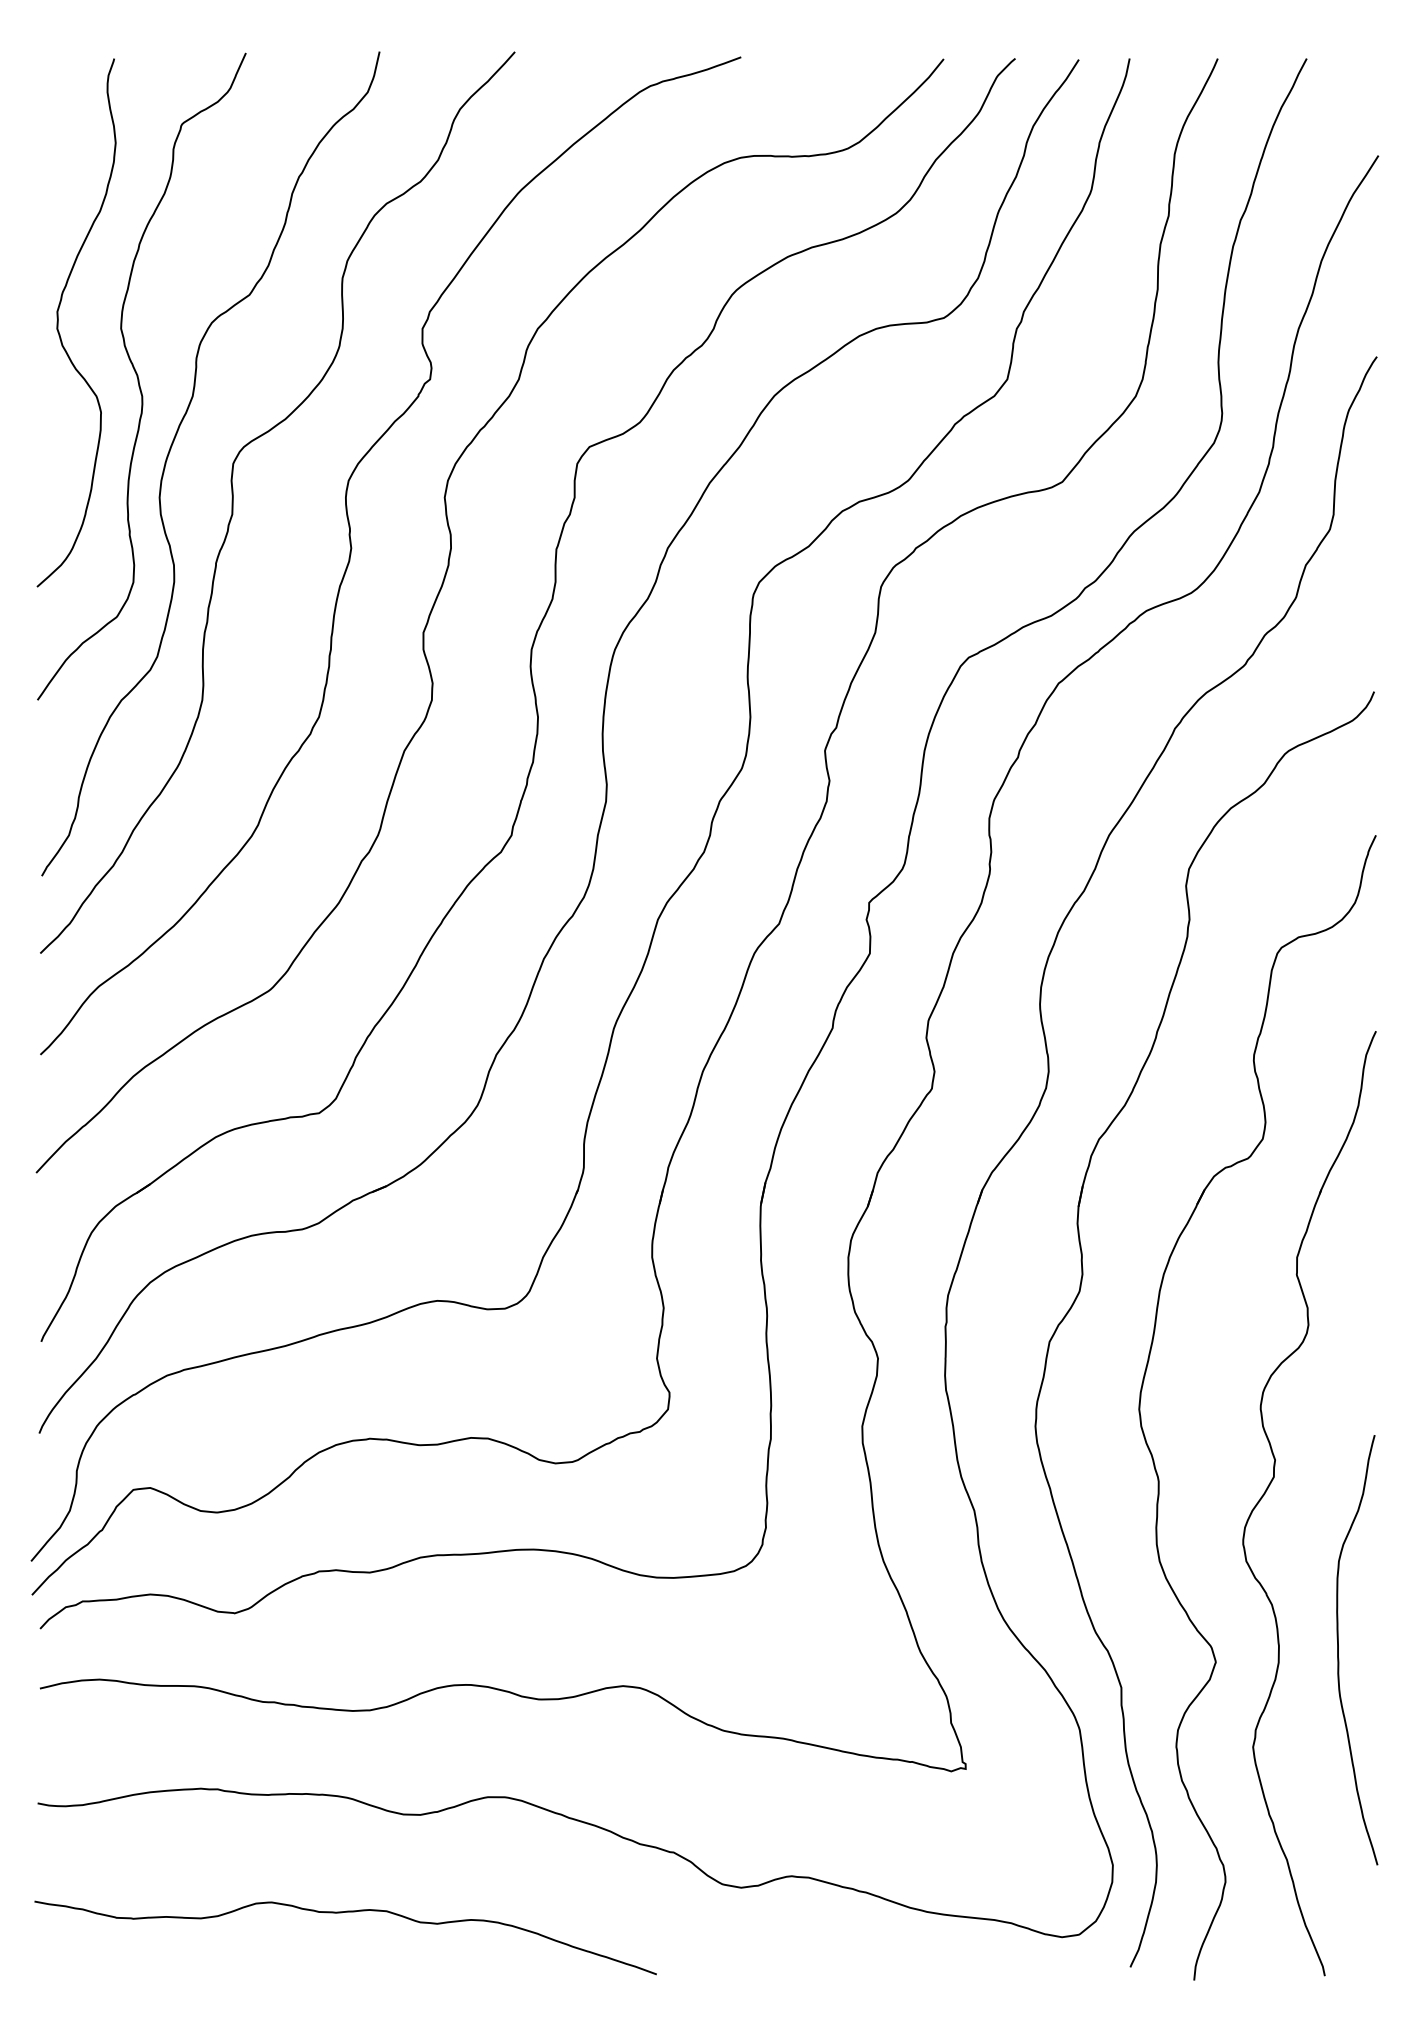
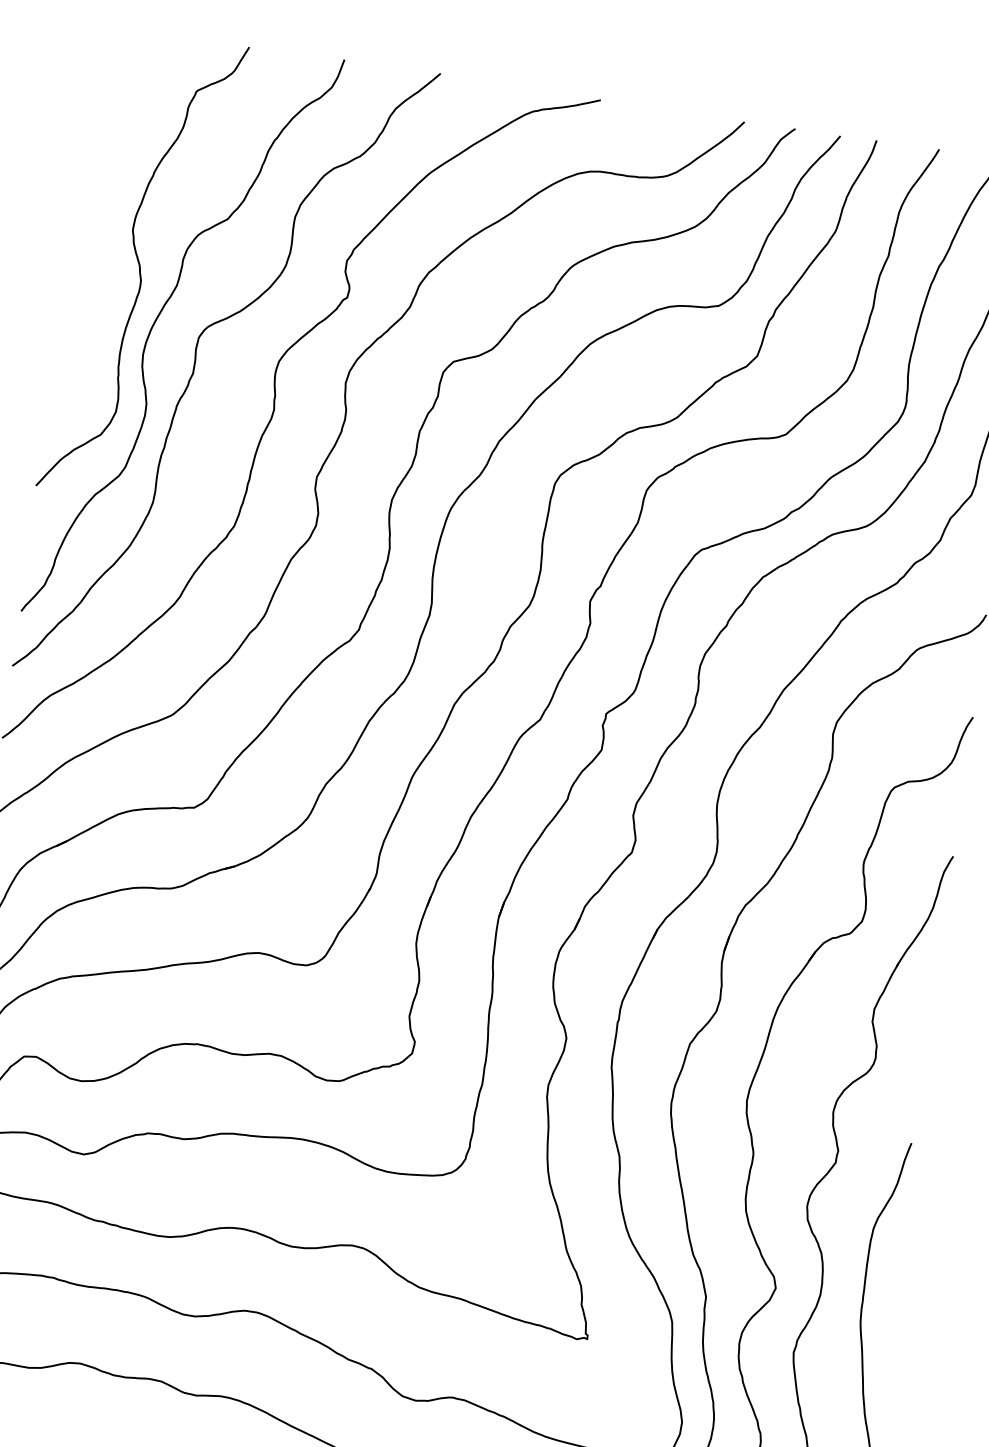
curve: (58, 322) -> (88, 219), removed

